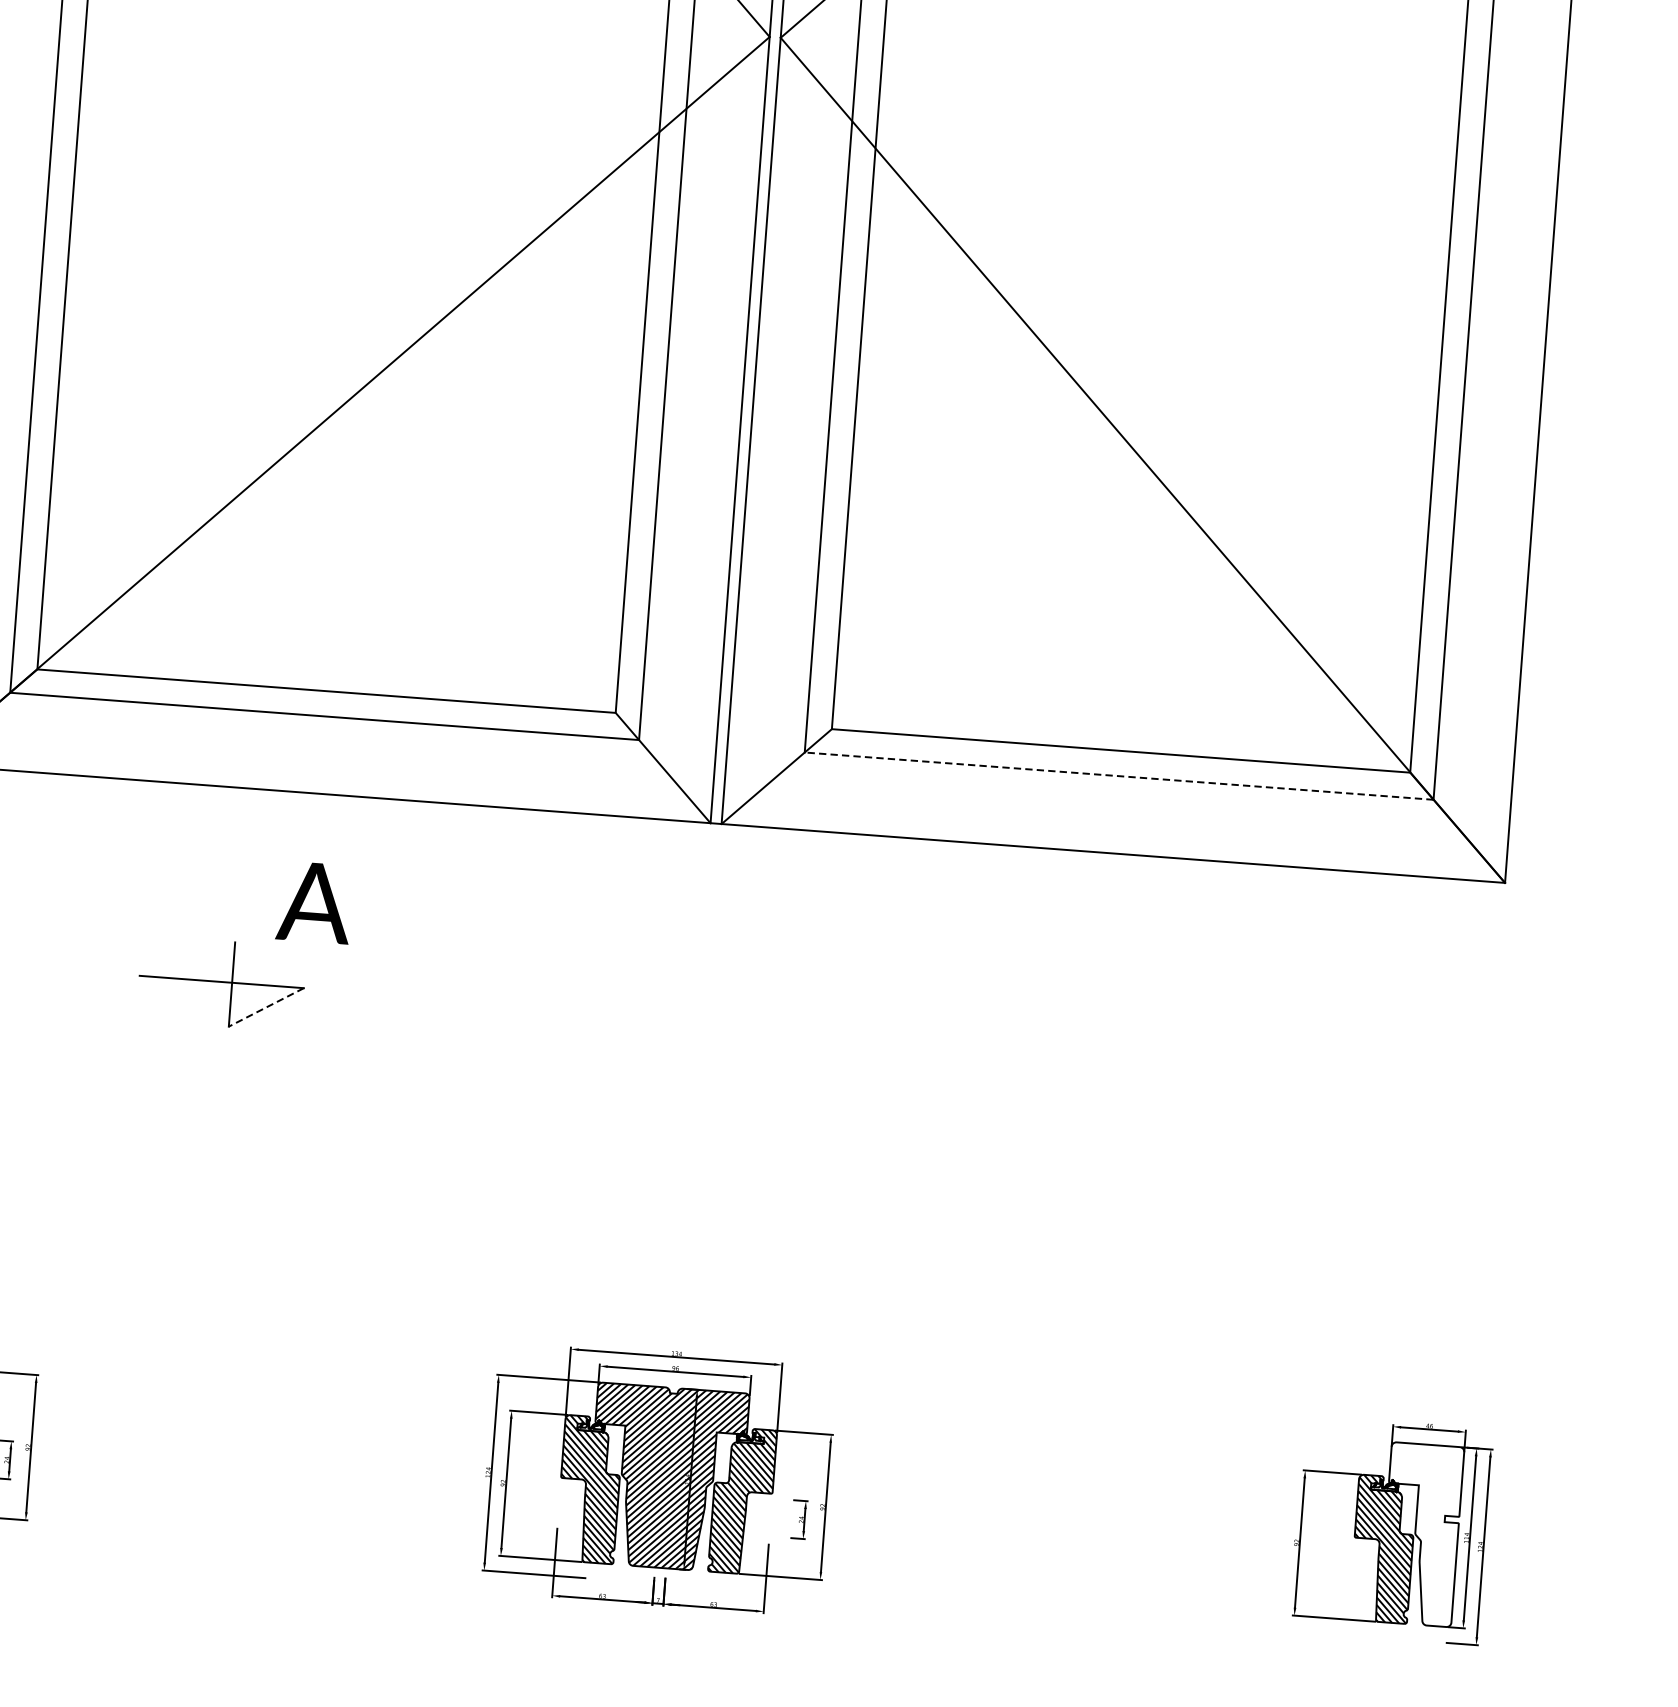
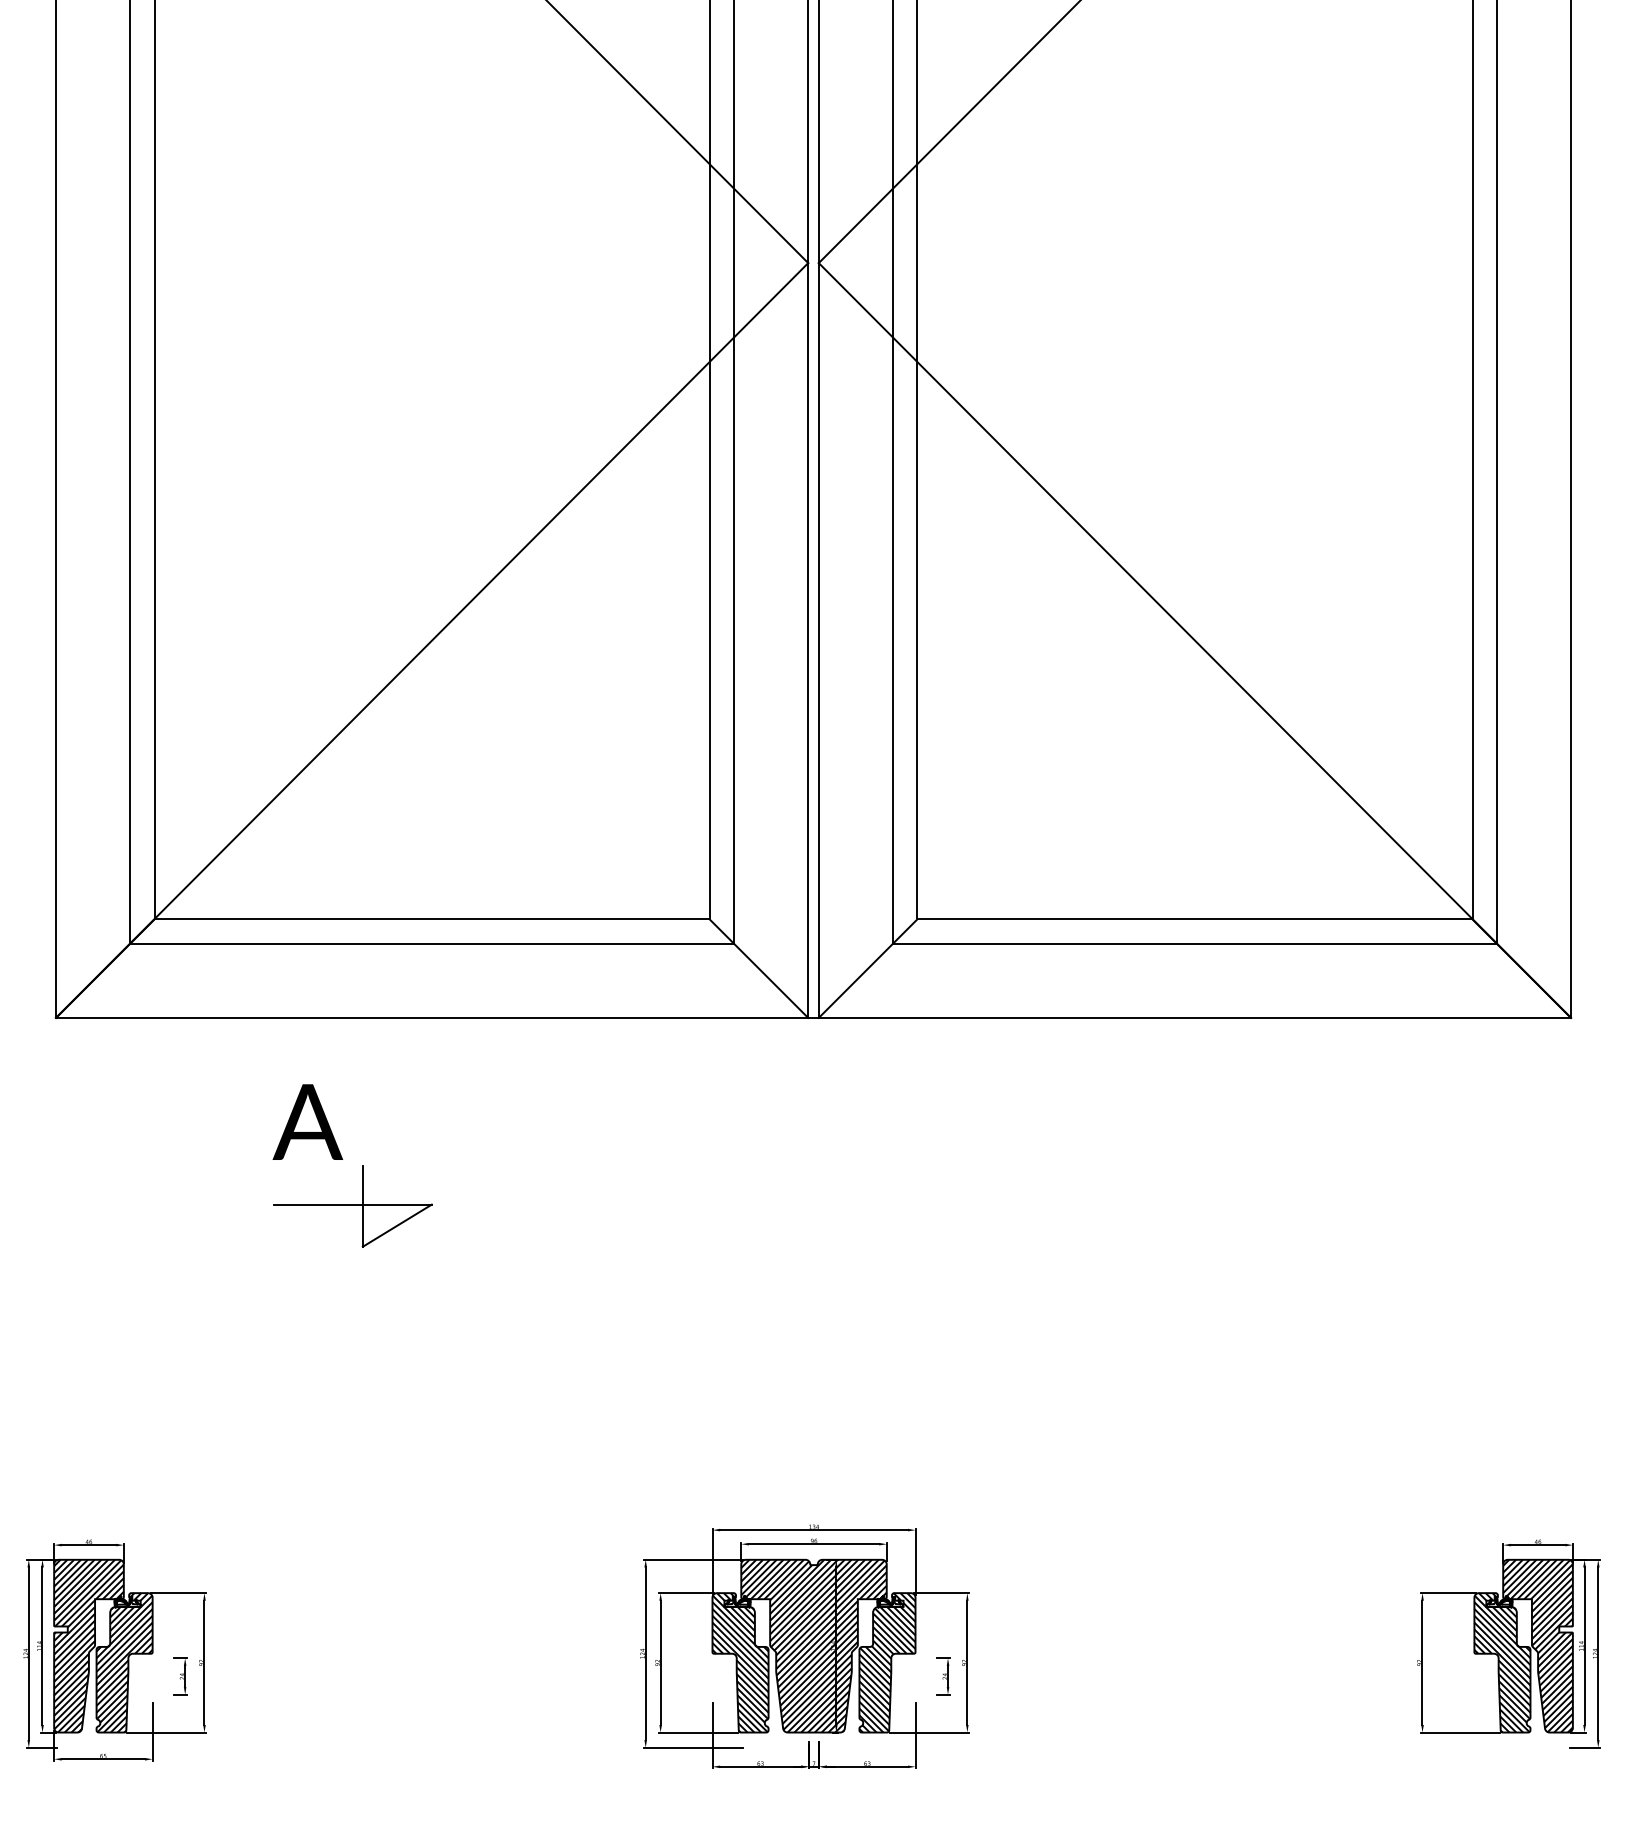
line: (1118, 775) -> (1194, 943), dashed -> solid
text: (314, 901) -> (307, 1121), moved
line: (265, 1007) -> (396, 1225), dashed -> solid
hatch: (1421, 1533) -> (1537, 1645), added

